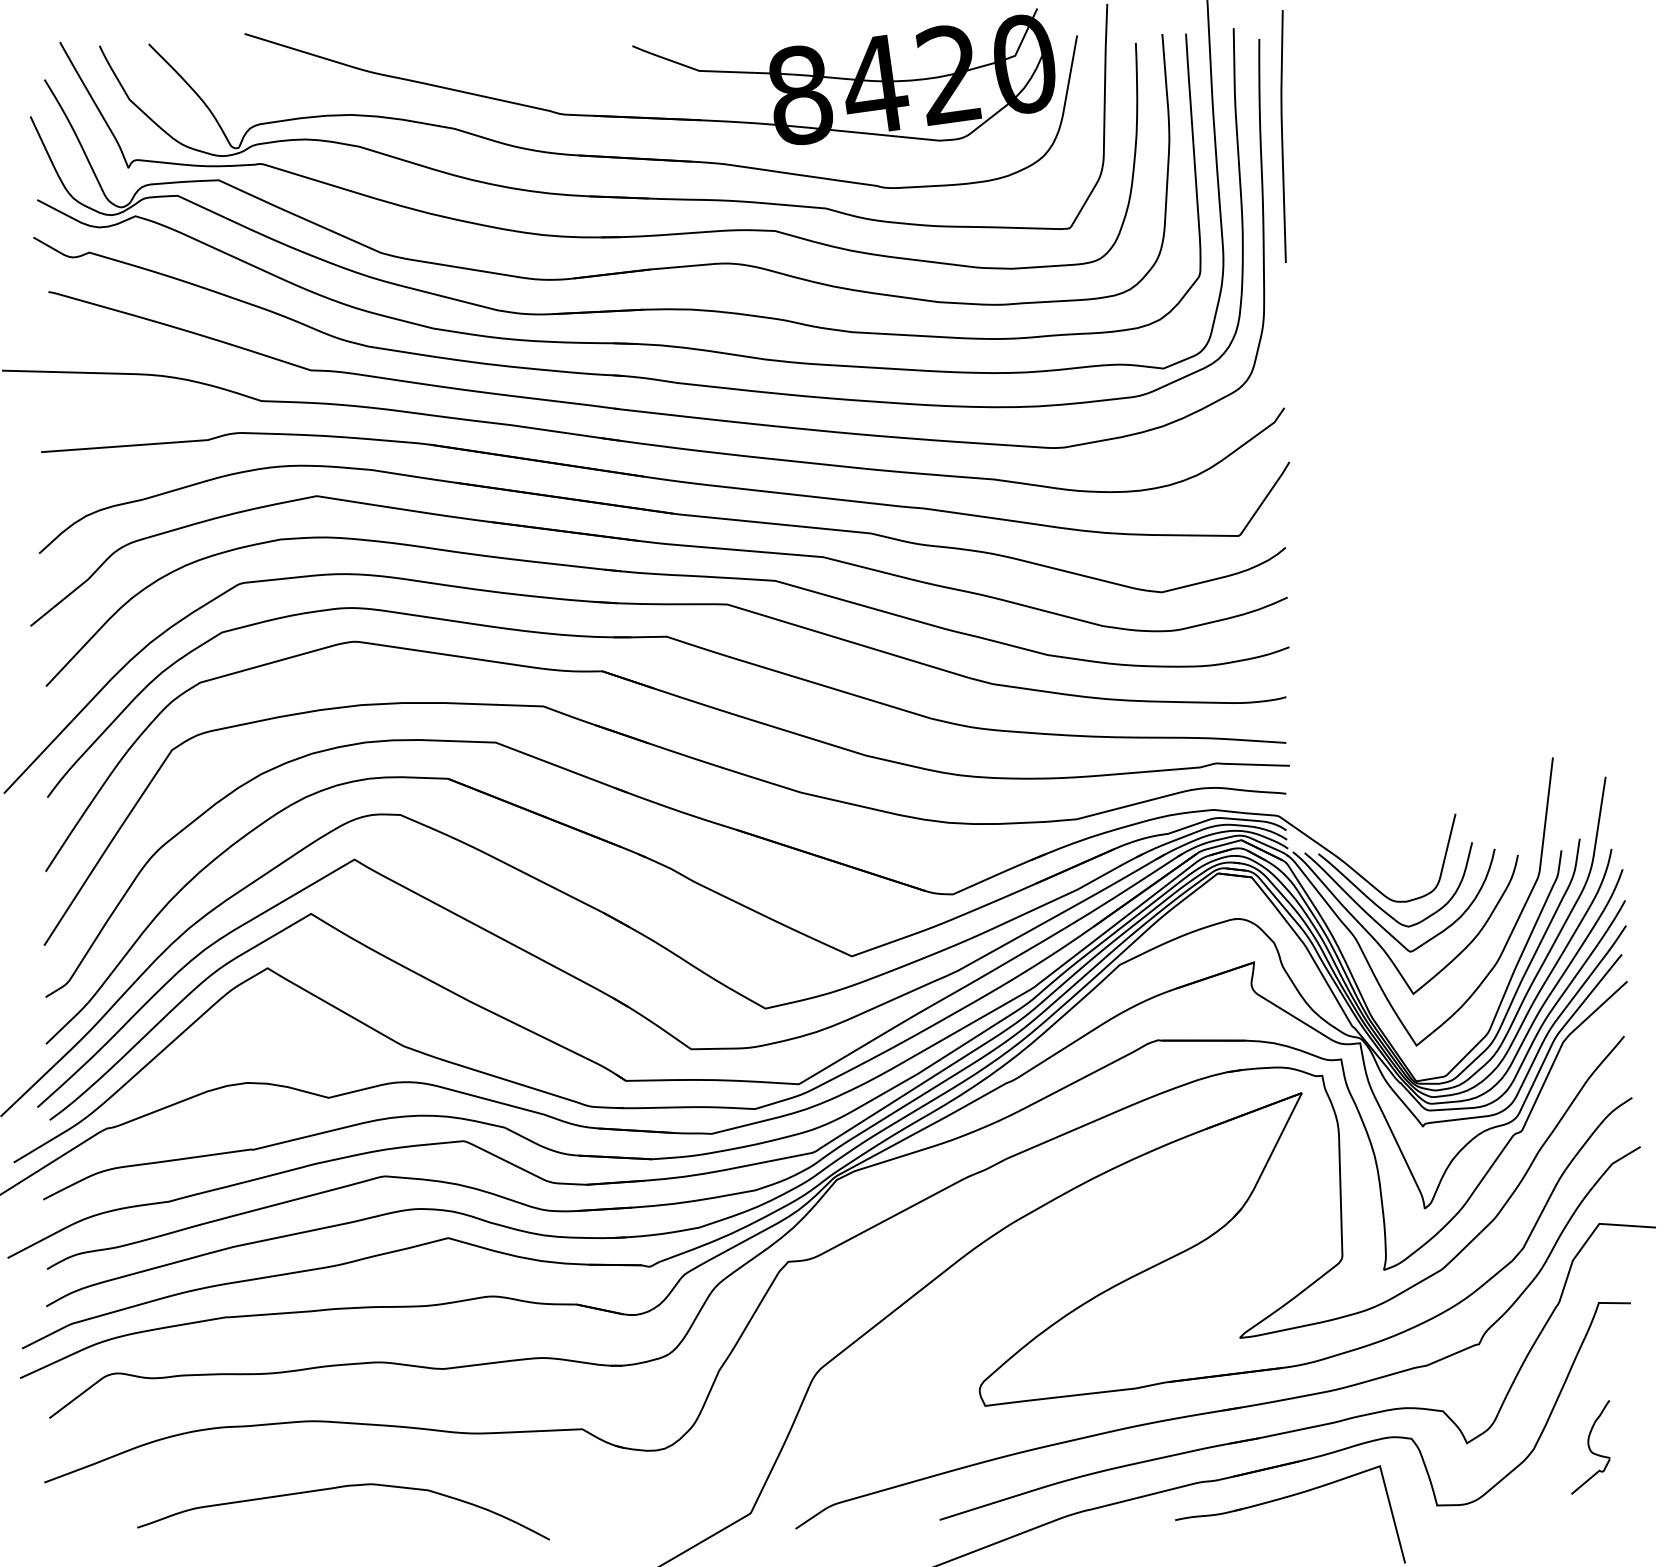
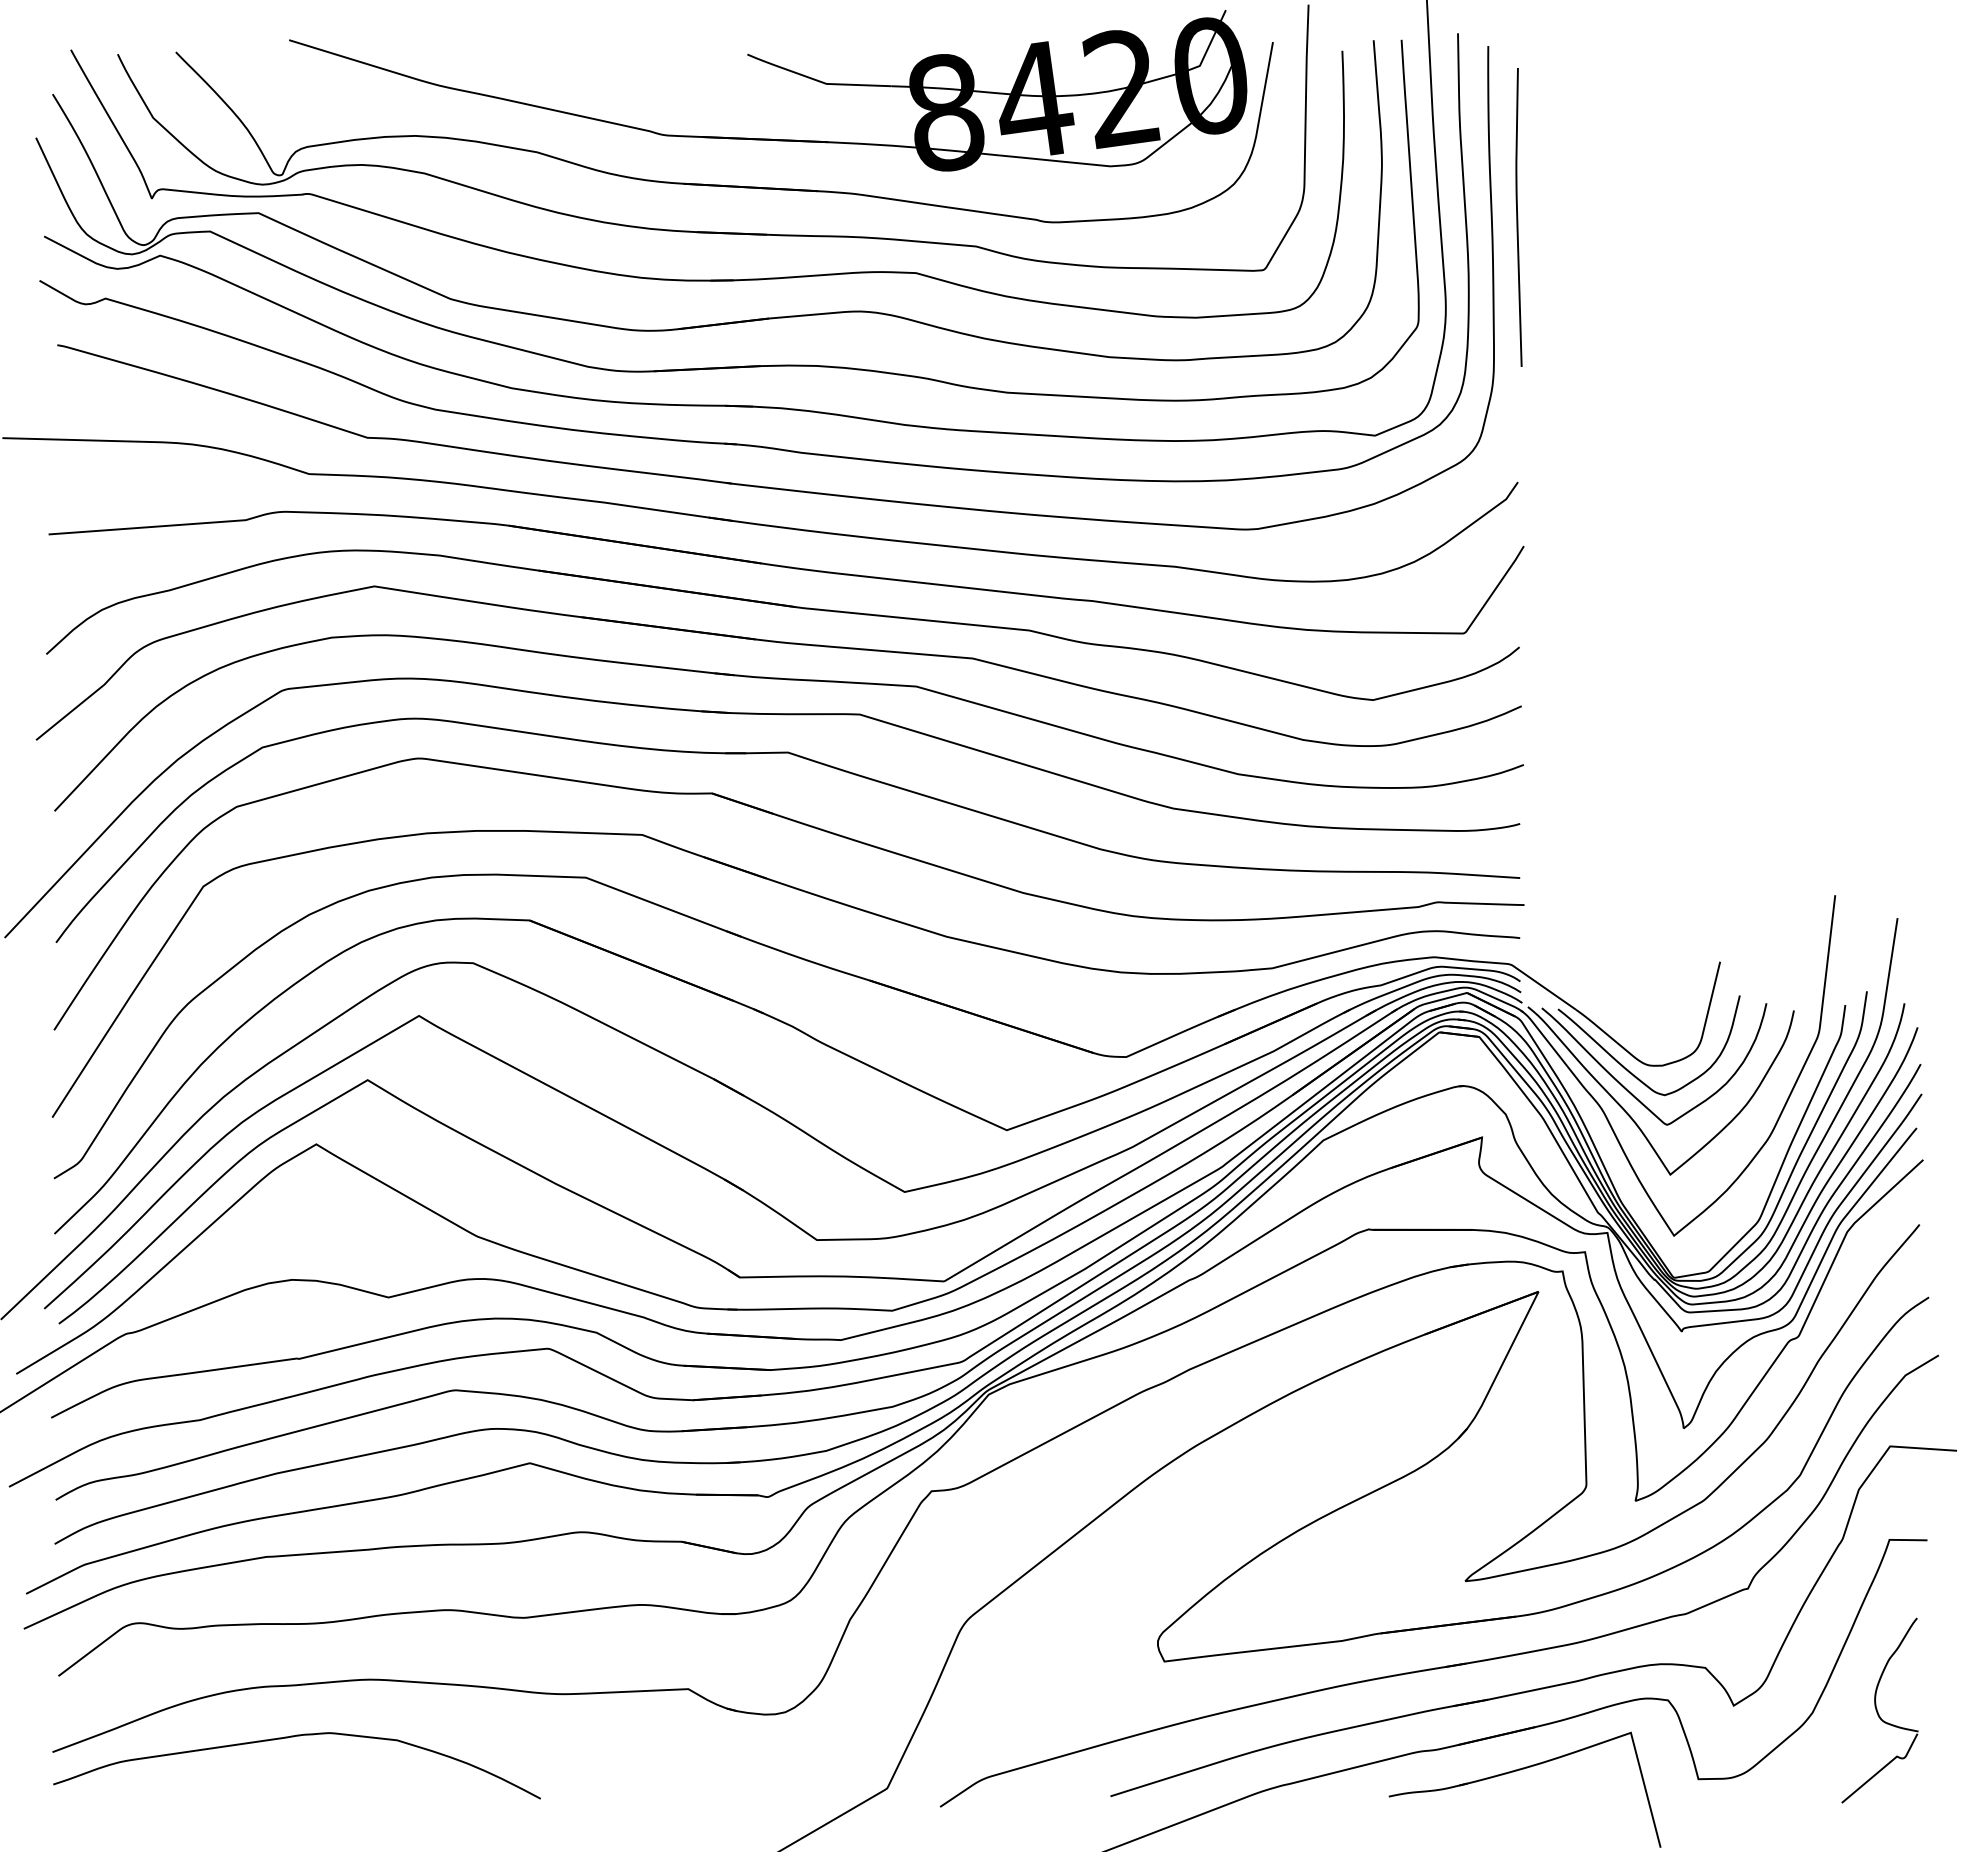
curve: (1283, 136) -> (1518, 217), moved
part: (1590, 1447) -> (1879, 1710), size x1.67
curve: (340, 1487) -> (293, 1737), moved

